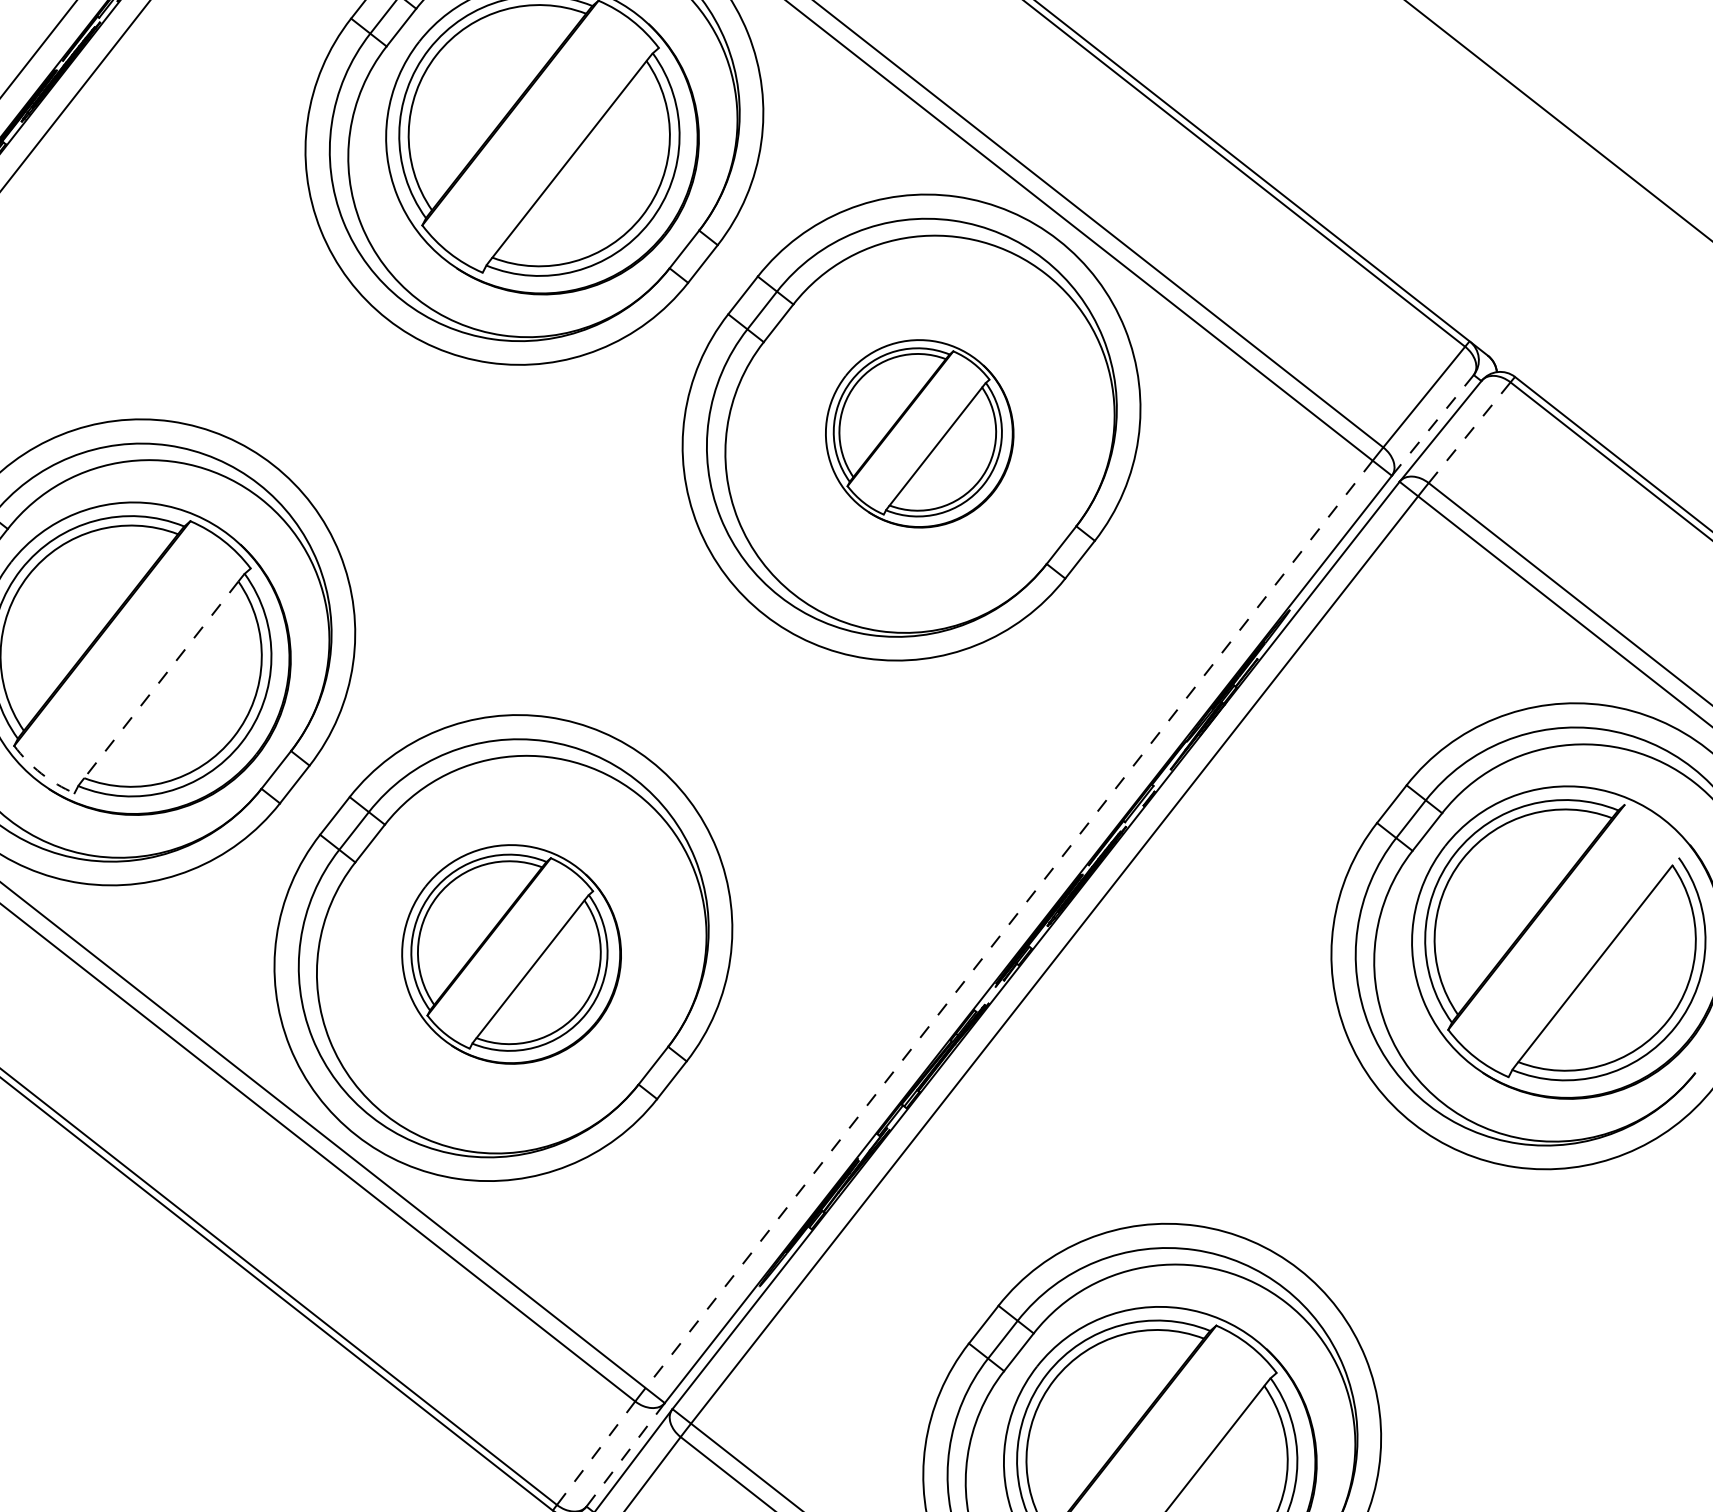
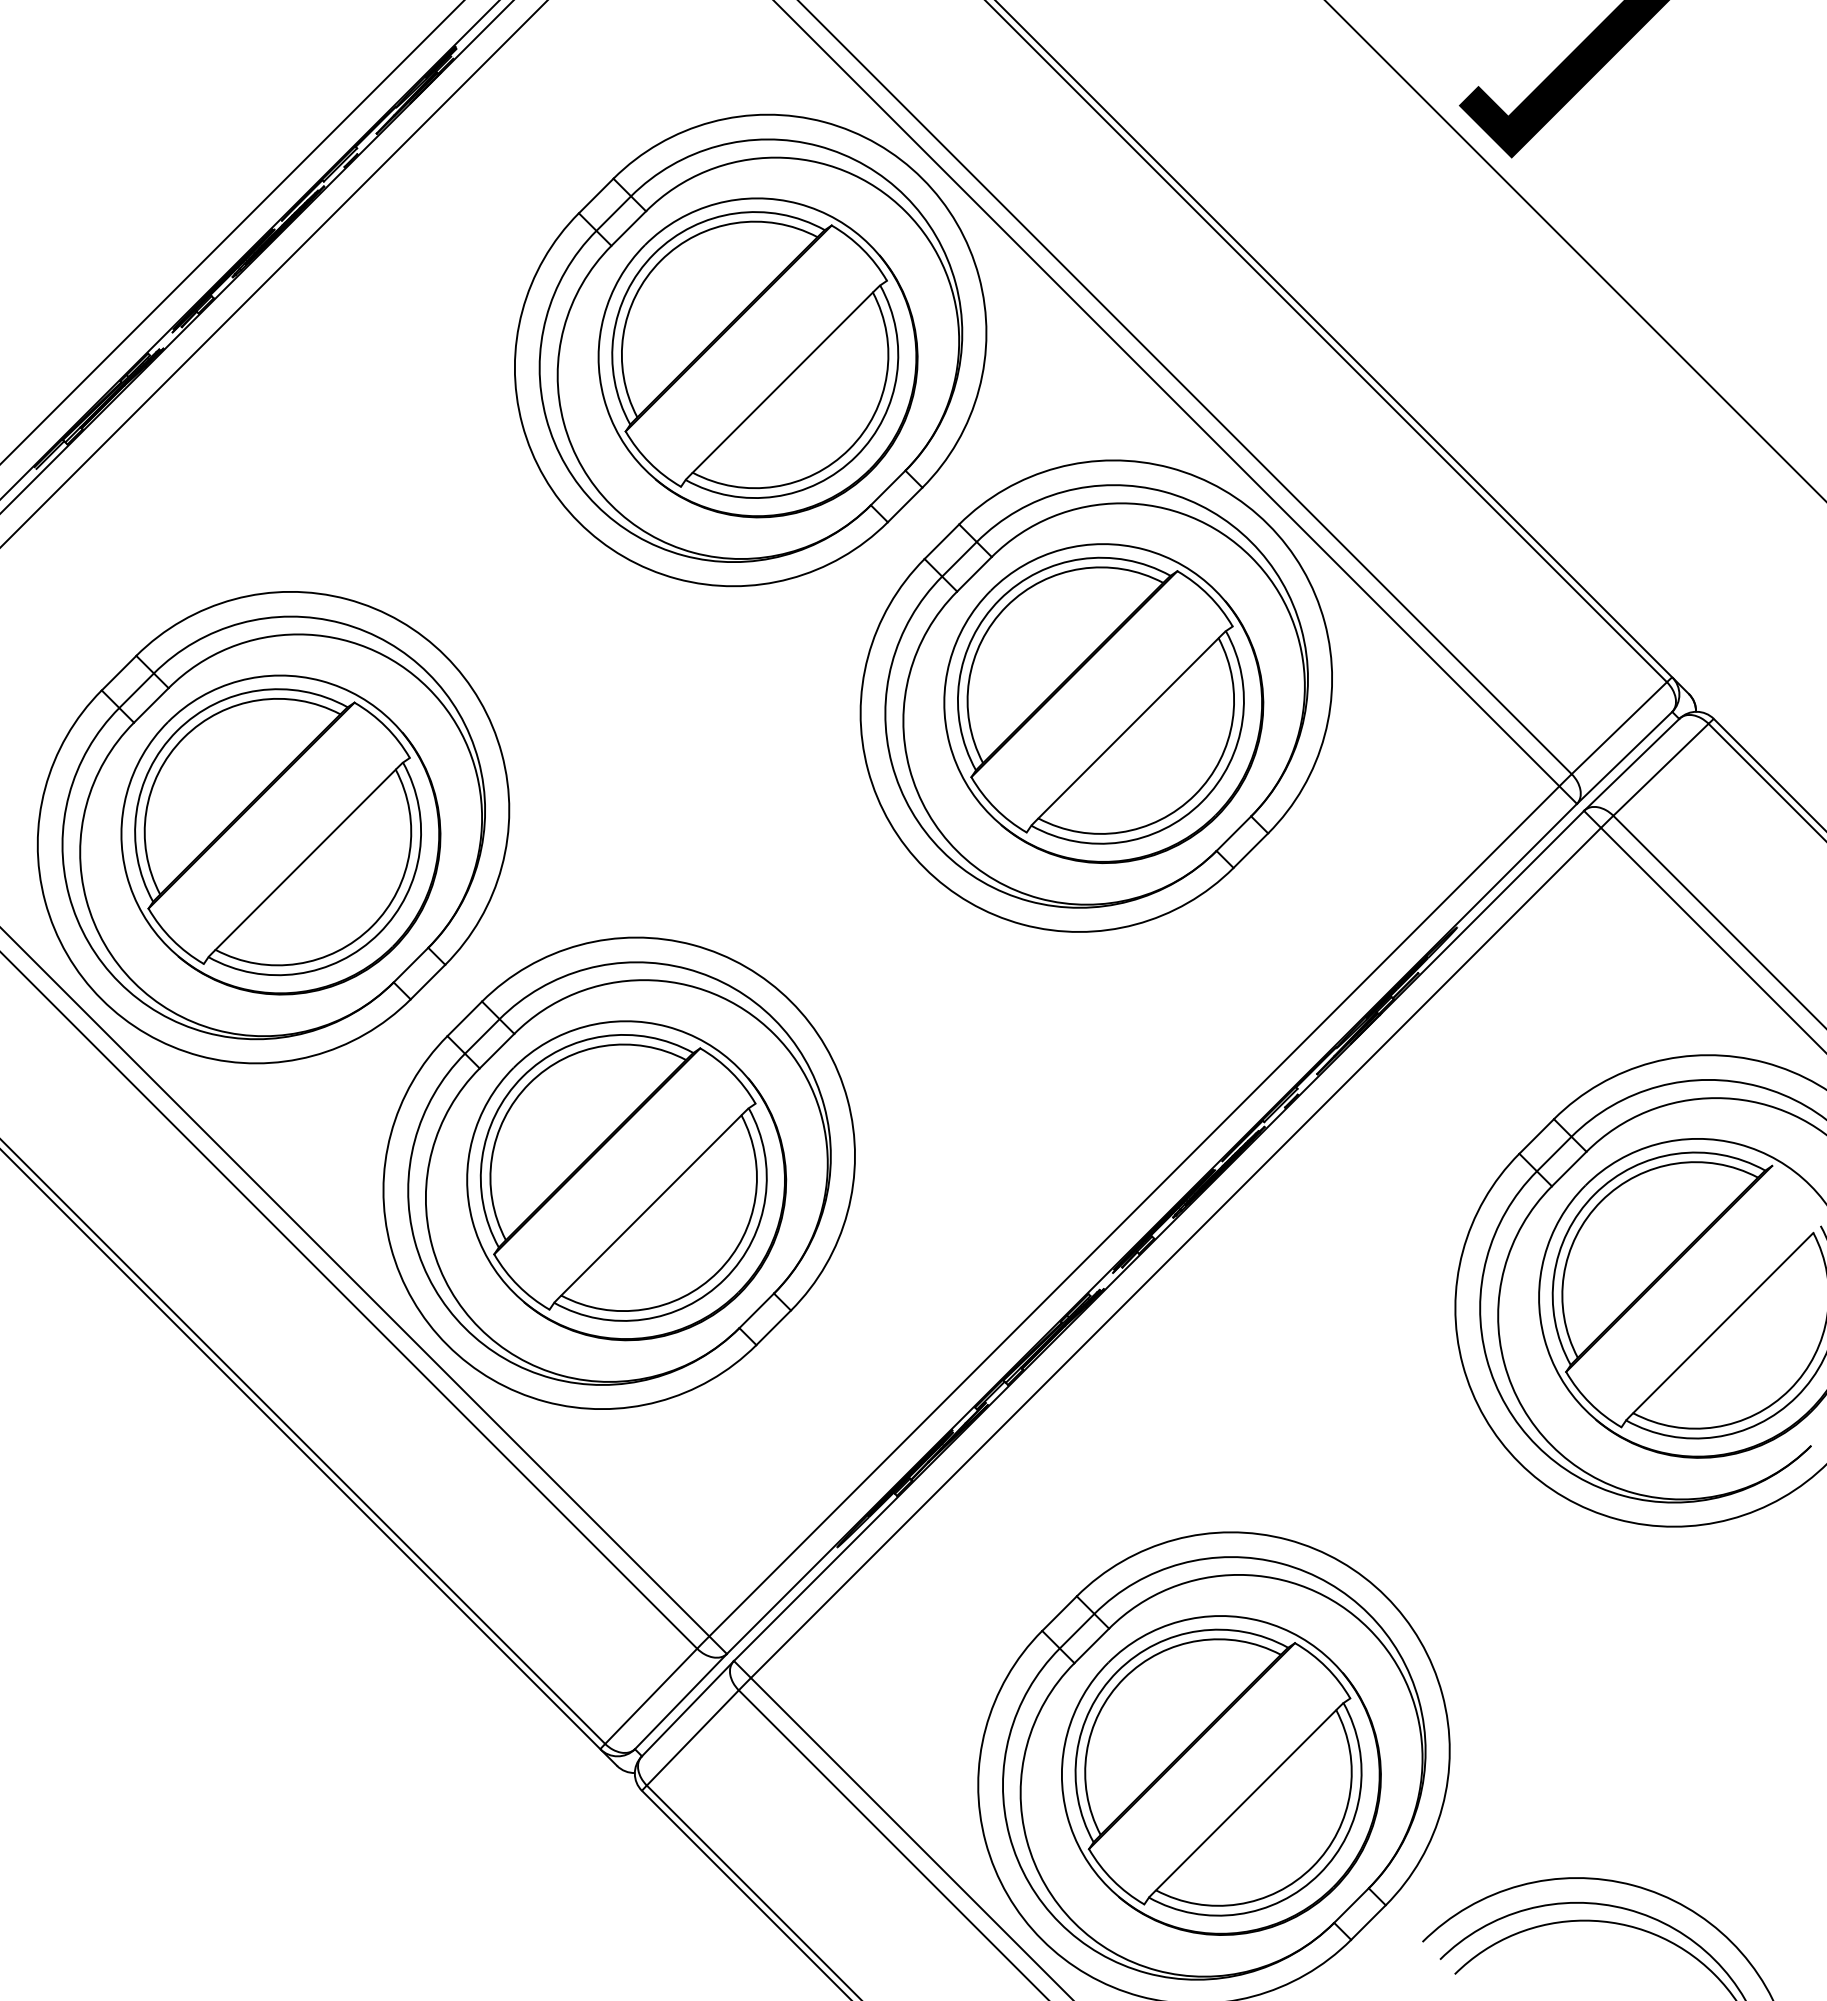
line: (1432, 426) -> (1624, 758), dashed -> solid
line: (1470, 432) -> (1661, 769), dashed -> solid
part: (919, 433) -> (1103, 703), size x1.67
line: (161, 680) -> (305, 860), dashed -> solid
arc: (41, 773) -> (172, 939), dashed -> solid
line: (1009, 924) -> (1134, 1211), dashed -> solid
part: (511, 954) -> (626, 1180), size x1.43
line: (595, 1453) -> (650, 1696), dashed -> solid
line: (625, 1454) -> (680, 1701), dashed -> solid

